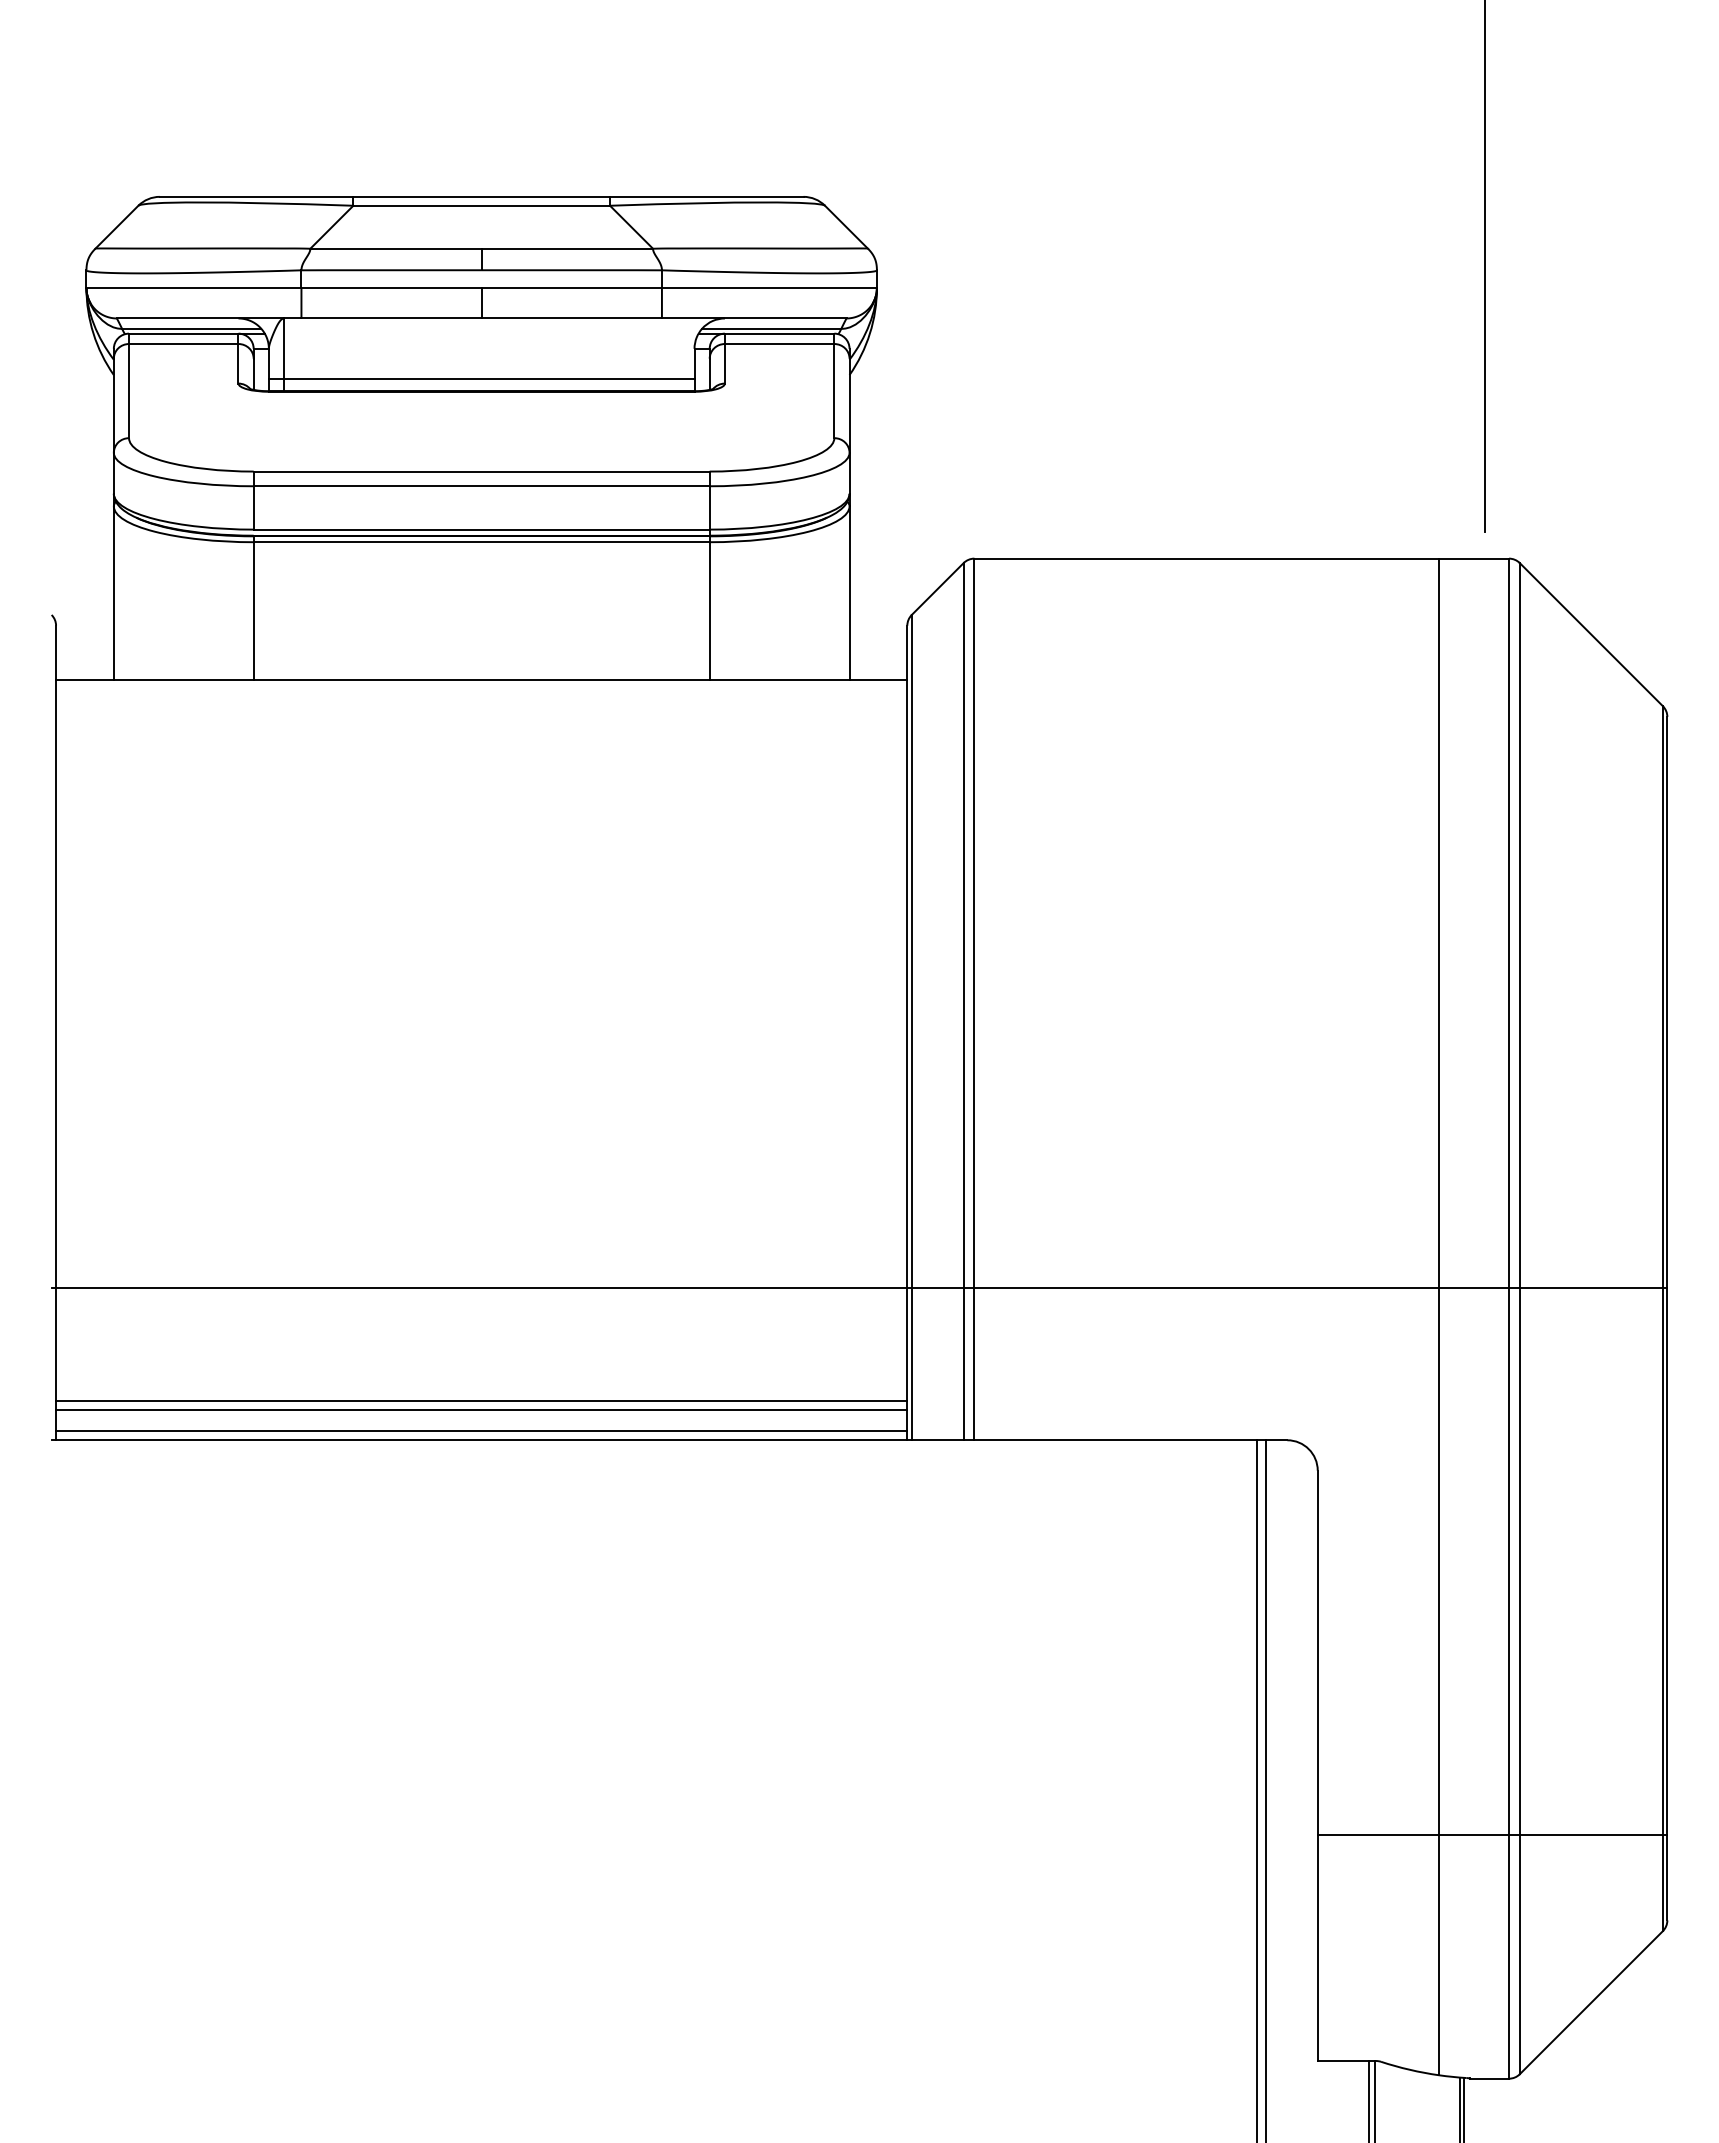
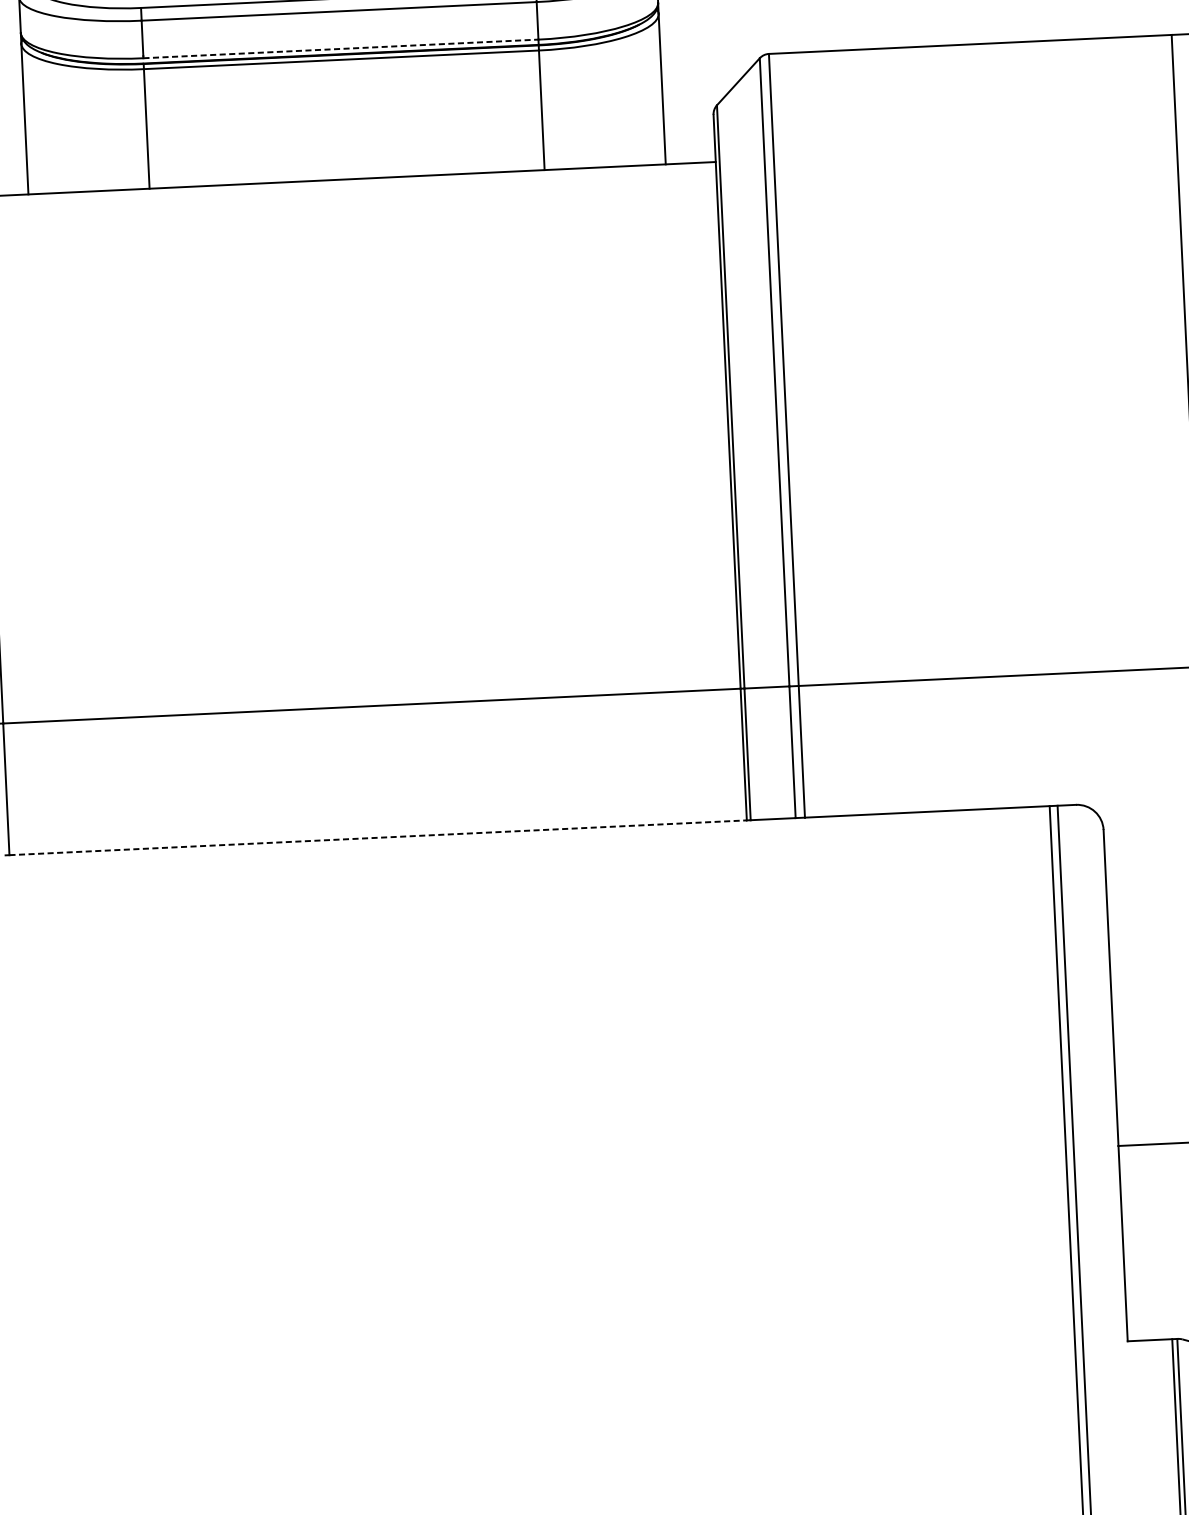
line: (482, 529) -> (341, 48), solid -> dashed
line: (481, 1400) -> (376, 803), removed
line: (481, 1409) -> (376, 811), removed
line: (481, 1431) -> (377, 830), removed
line: (481, 1440) -> (377, 837), solid -> dashed

